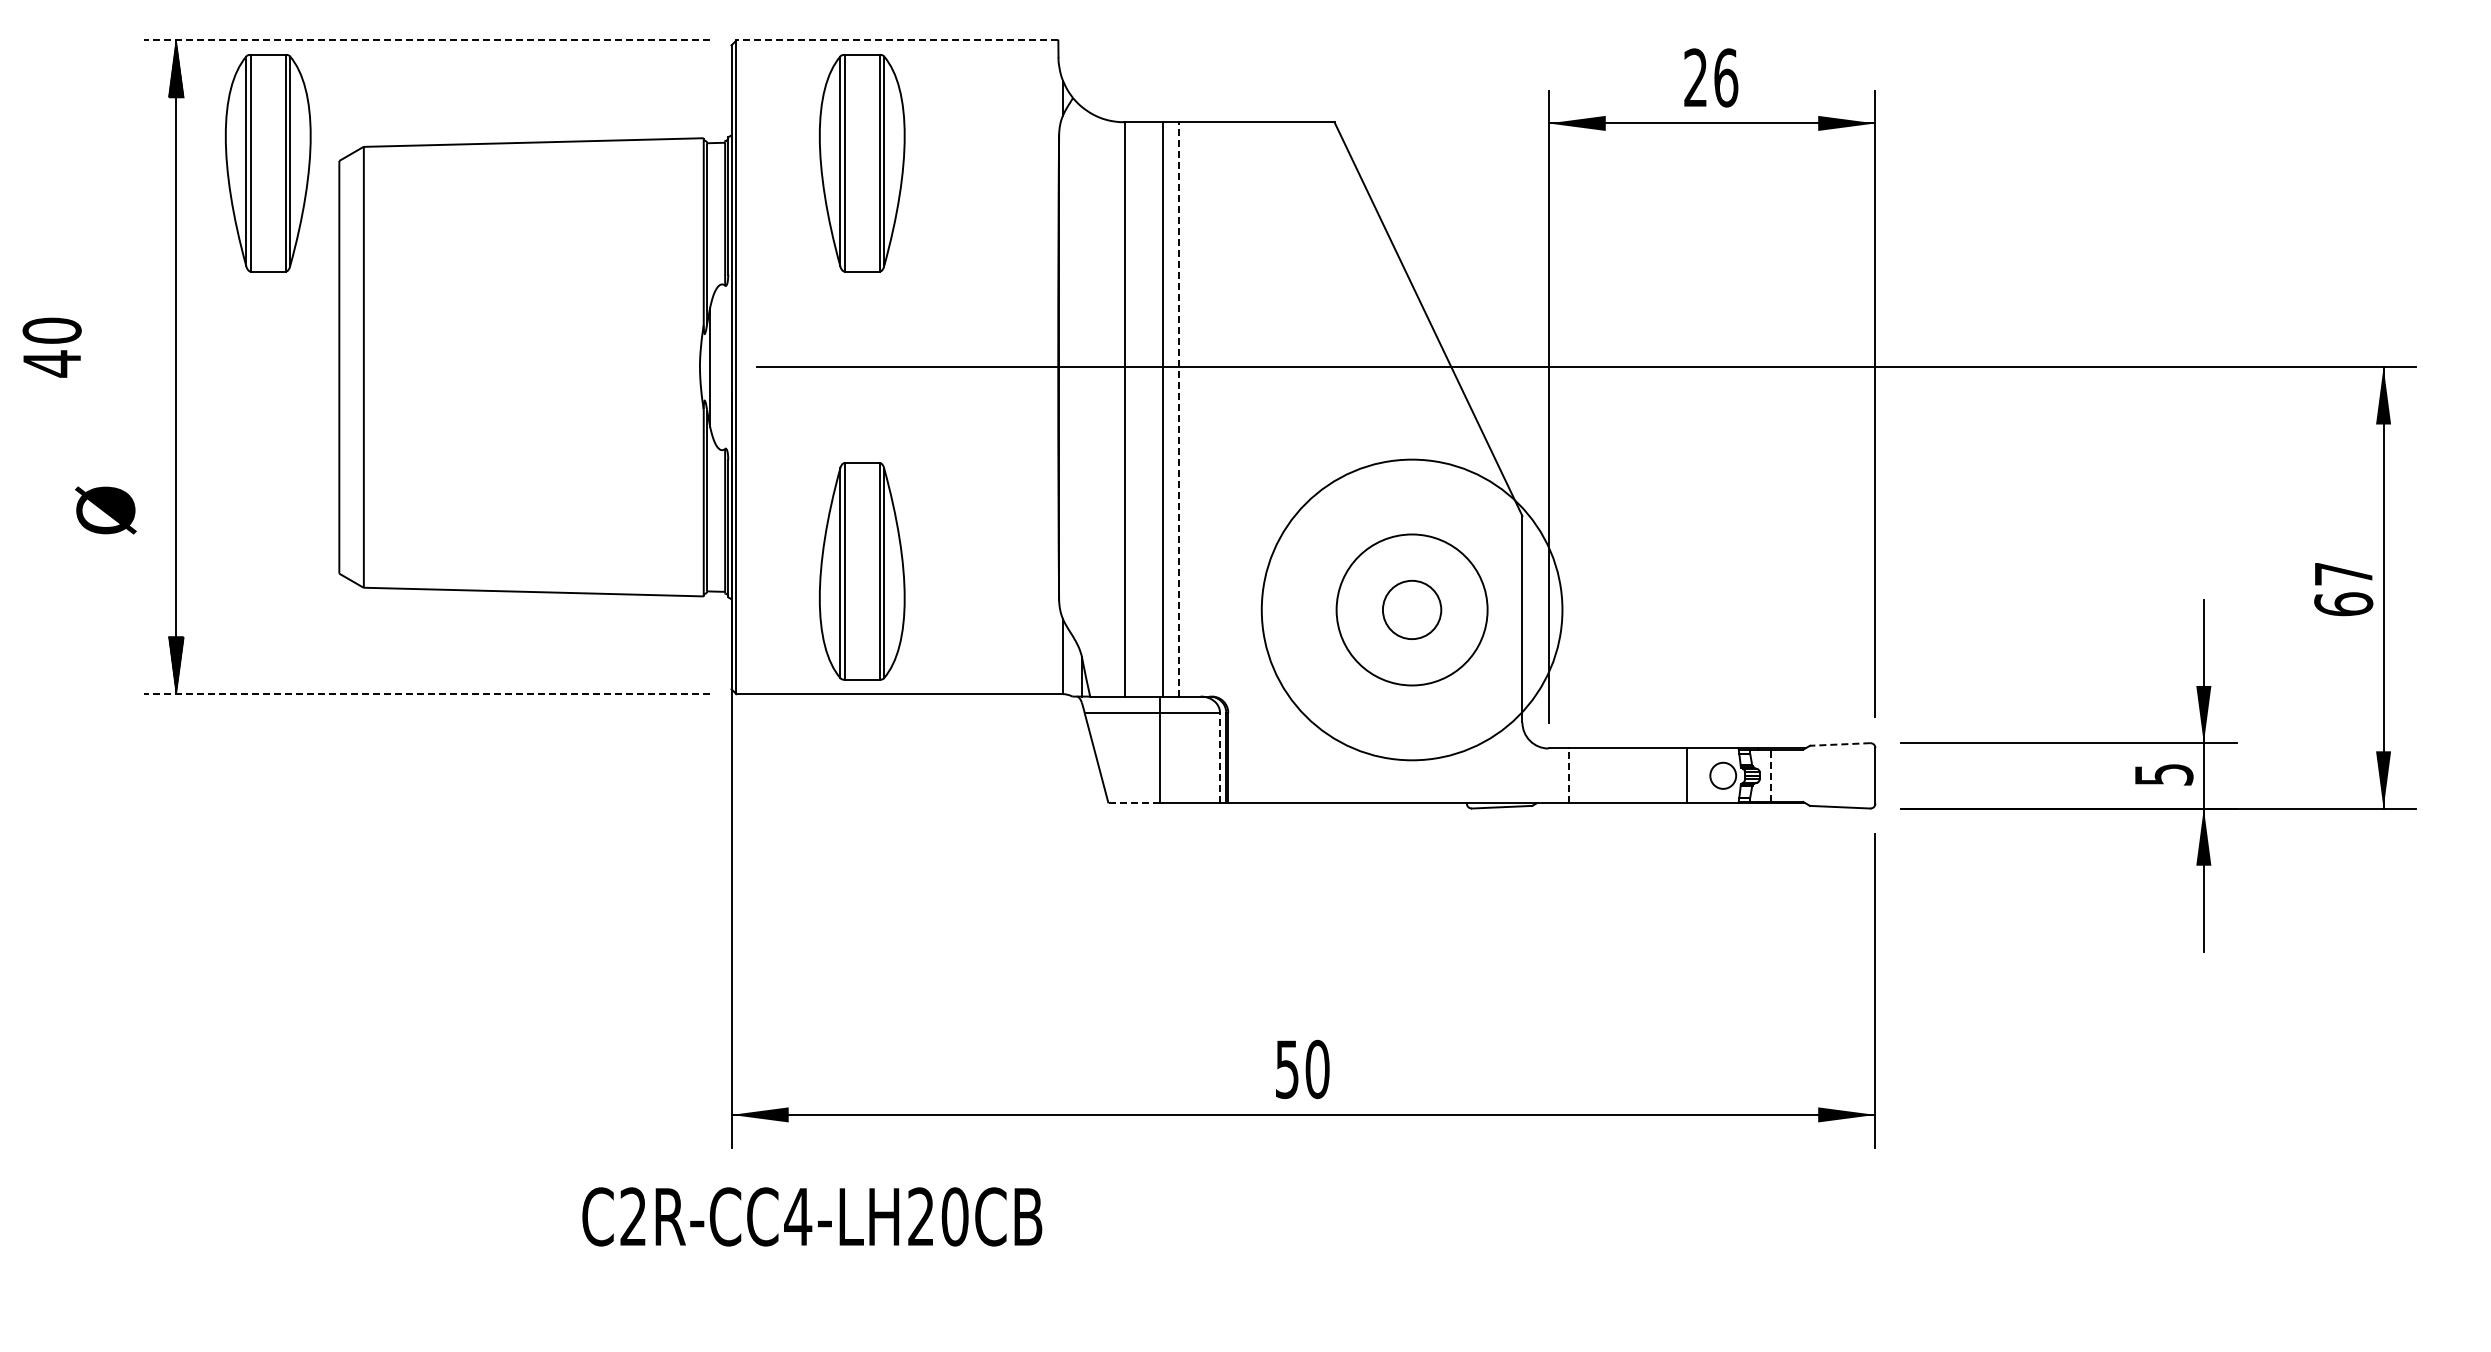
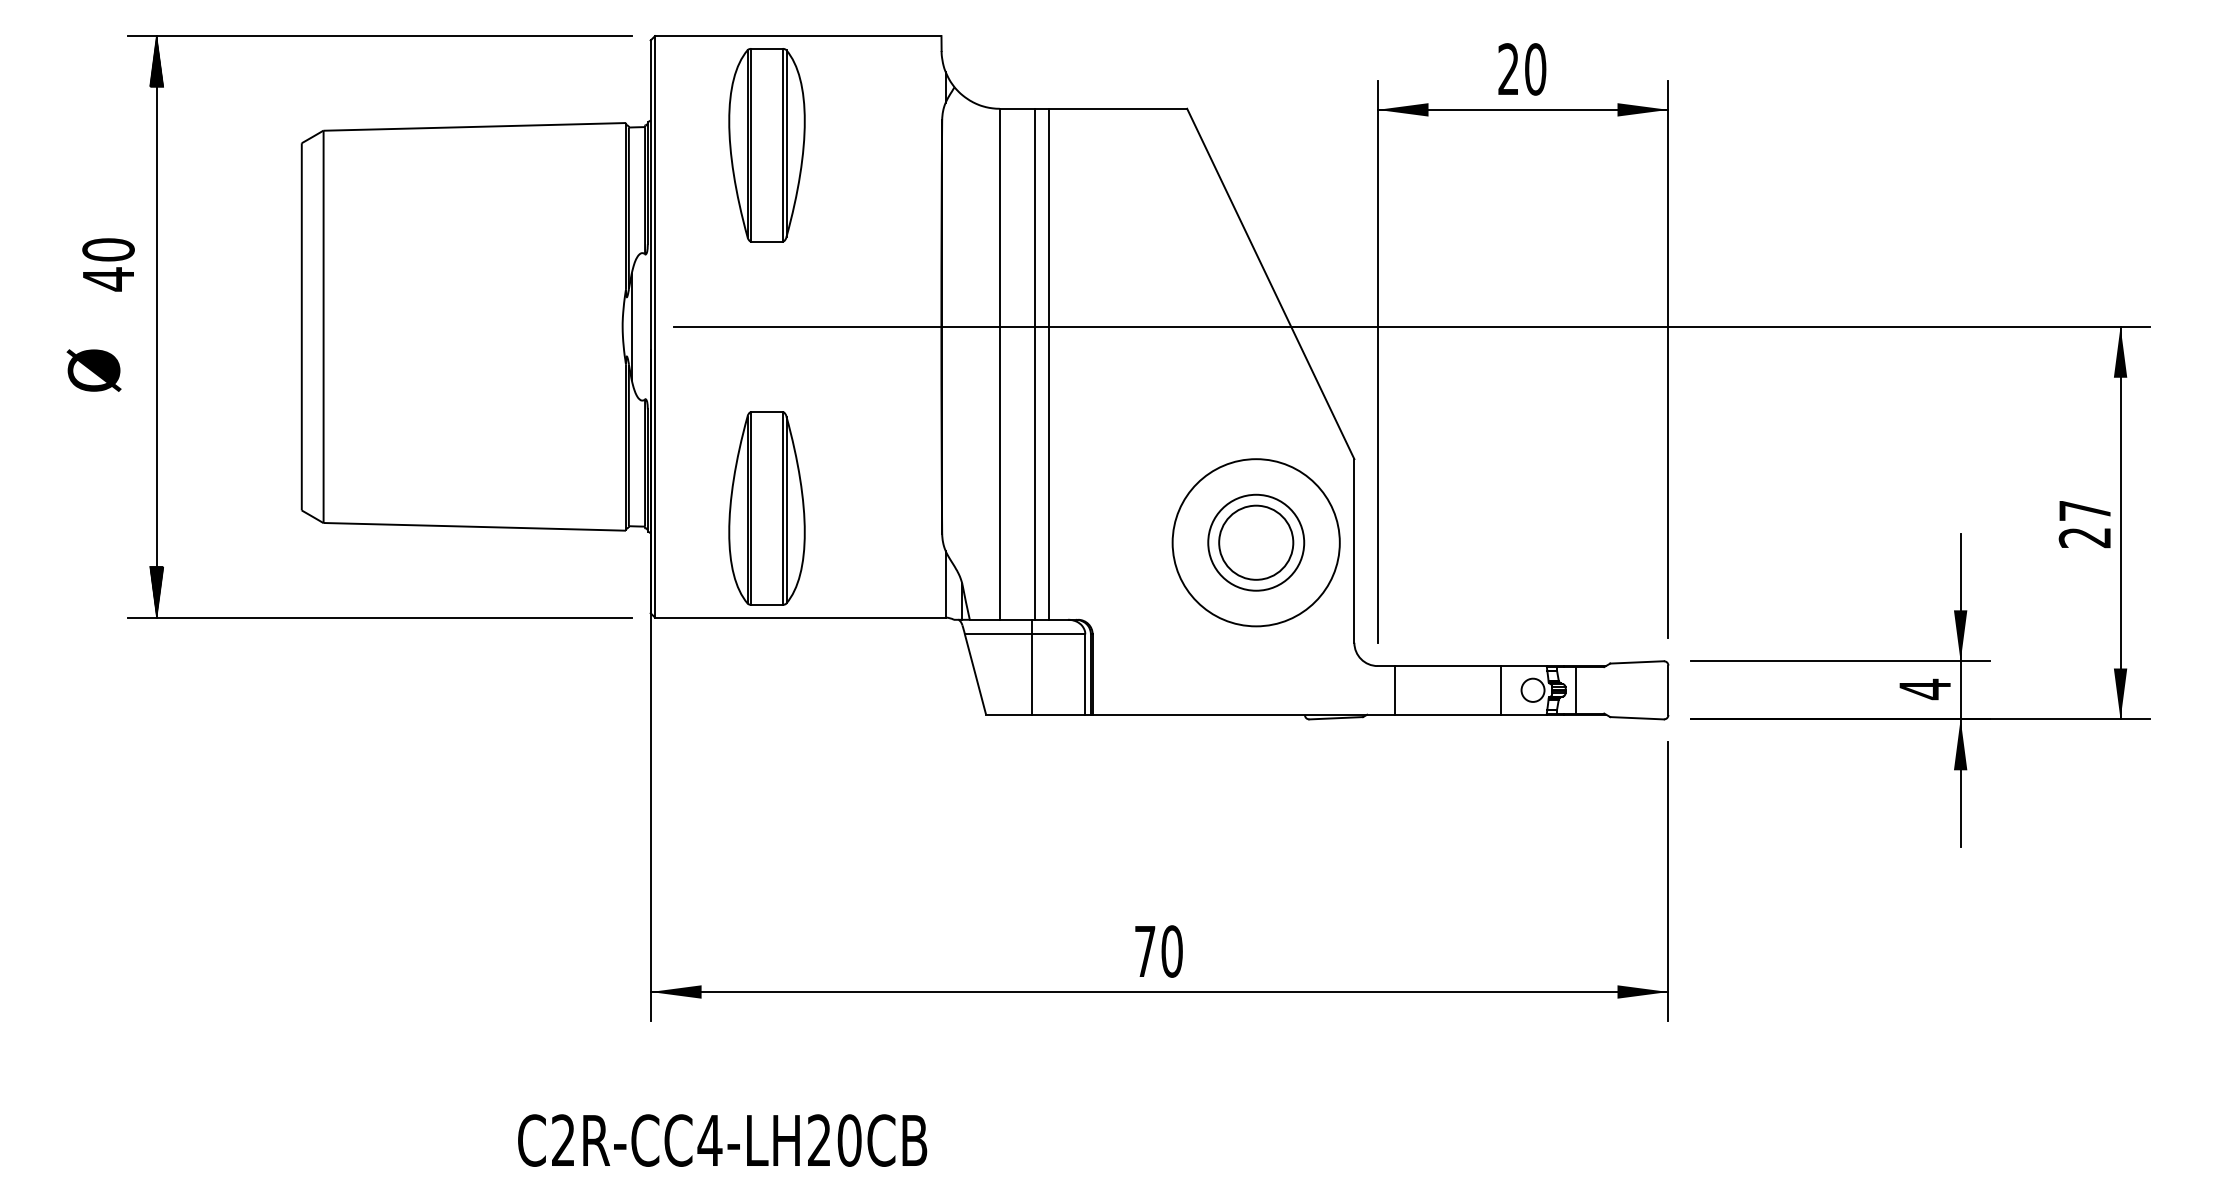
line: (426, 40) -> (379, 36), dashed -> solid
line: (897, 40) -> (798, 36), dashed -> solid
text: (1726, 77) -> (1535, 69), 26 -> 20
part: (268, 163) -> (238, 145), removed
text: (51, 347) -> (107, 264), moved
line: (1179, 408) -> (1049, 363), dashed -> solid
text: (105, 510) -> (93, 370), moved
text: (2343, 604) -> (2084, 537), 67 -> 27
circle: (1411, 609) -> (1255, 542), size x1.43
circle: (1412, 609) -> (1256, 542), size x0.62
circle: (1412, 609) -> (1256, 542), size x0.71
line: (426, 694) -> (379, 617), dashed -> solid
line: (1839, 744) -> (1636, 662), dashed -> solid
line: (1219, 757) -> (1084, 674), dashed -> solid
text: (2164, 774) -> (1925, 689), 5 -> 4
line: (1568, 775) -> (1395, 690), dashed -> solid
line: (1771, 775) -> (1575, 690), dashed -> solid
line: (1134, 803) -> (1009, 714), dashed -> solid
text: (1287, 1069) -> (1145, 951), 50 -> 70
text: (812, 1216) -> (722, 1140), moved

